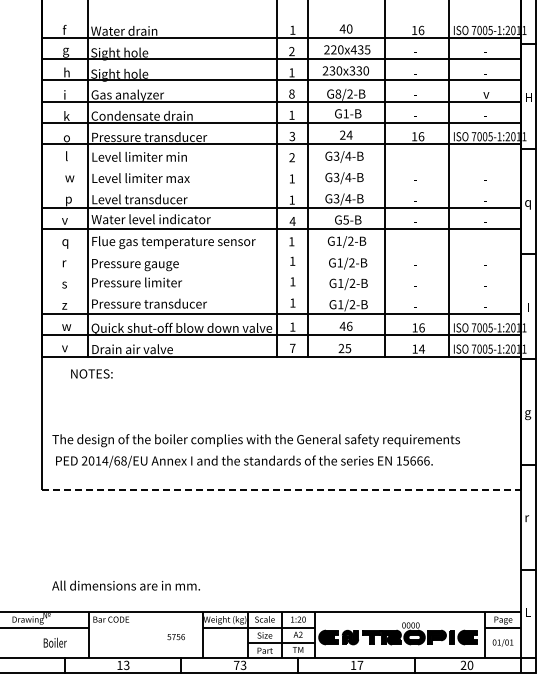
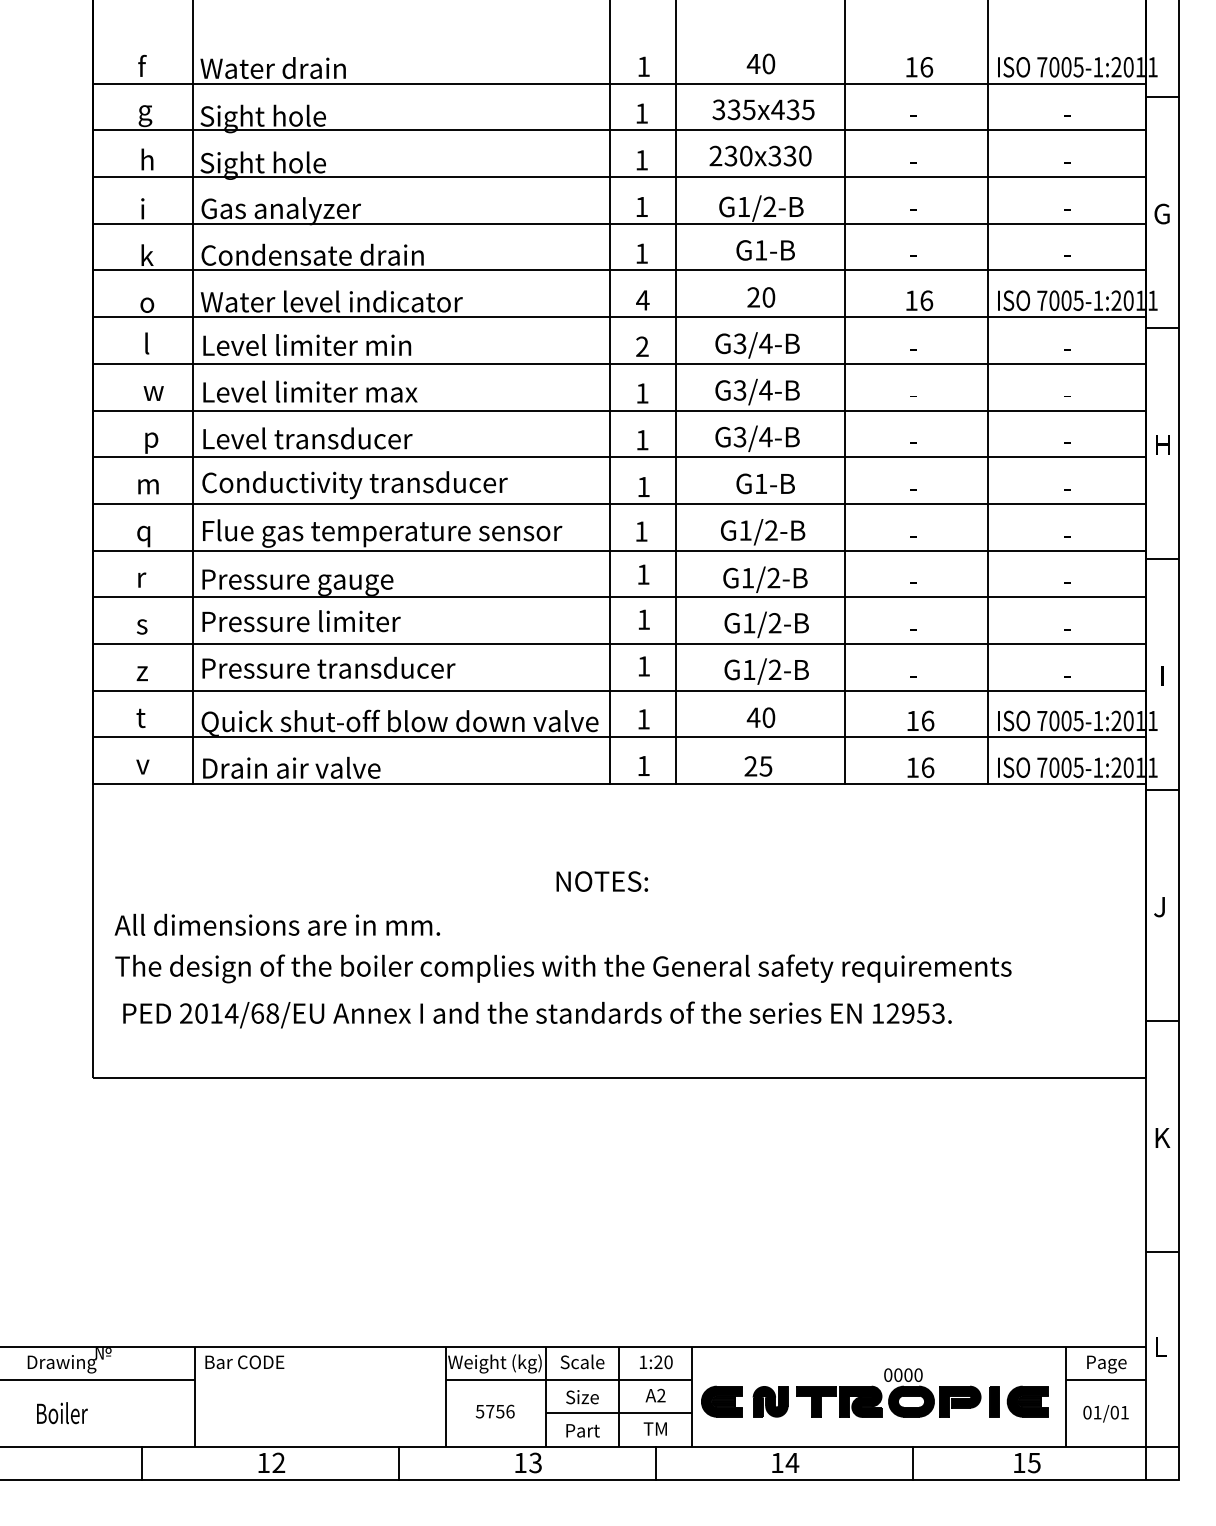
text: (333, 49) -> (733, 109), 220 -> 335
text: (291, 51) -> (640, 113), 2 -> 1
text: (291, 93) -> (640, 205), 8 -> 1
text: (338, 93) -> (744, 205), G8/2- -> G1/2-
text: (486, 95) -> (1069, 210), v -> -
text: (528, 96) -> (1161, 212), H -> G
text: (349, 134) -> (768, 295), 24 -> 20
text: (292, 136) -> (643, 300), 3 -> 4
text: (150, 137) -> (331, 302), Pressure transducer -> Water level indicator
line: (281, 165) -> (618, 364), added
line: (281, 186) -> (618, 410), added
text: (528, 203) -> (1161, 447), q -> H
text: (345, 219) -> (759, 482), G5- -> G1-
text: (160, 220) -> (352, 484), Water level indicator -> Сonductivity transducer
text: (67, 221) -> (148, 487), v -> m
text: (292, 221) -> (643, 487), 4 -> 1
line: (281, 250) -> (618, 550), added
line: (281, 271) -> (618, 597), added
line: (281, 292) -> (618, 643), added
text: (349, 325) -> (768, 715), 46 -> 40
text: (66, 326) -> (146, 717), w -> t
text: (292, 347) -> (643, 764), 7 -> 1
text: (421, 348) -> (926, 766), 14 -> 16
text: (91, 373) -> (601, 880), moved
text: (528, 414) -> (1161, 911), g -> J
text: (416, 460) -> (915, 1012), 15666. -> 12953.
line: (282, 490) -> (621, 1078), dashed -> solid
text: (528, 517) -> (1161, 1137), r -> K
text: (125, 585) -> (276, 924), moved
text: (175, 637) -> (493, 1412), moved
text: (54, 642) -> (60, 1412), moved
text: (236, 664) -> (520, 1460), 73 -> 13
text: (360, 664) -> (792, 1460), 17 -> 14
text: (466, 664) -> (1025, 1460), 20 -> 15
text: (126, 665) -> (278, 1463), 13 -> 12

